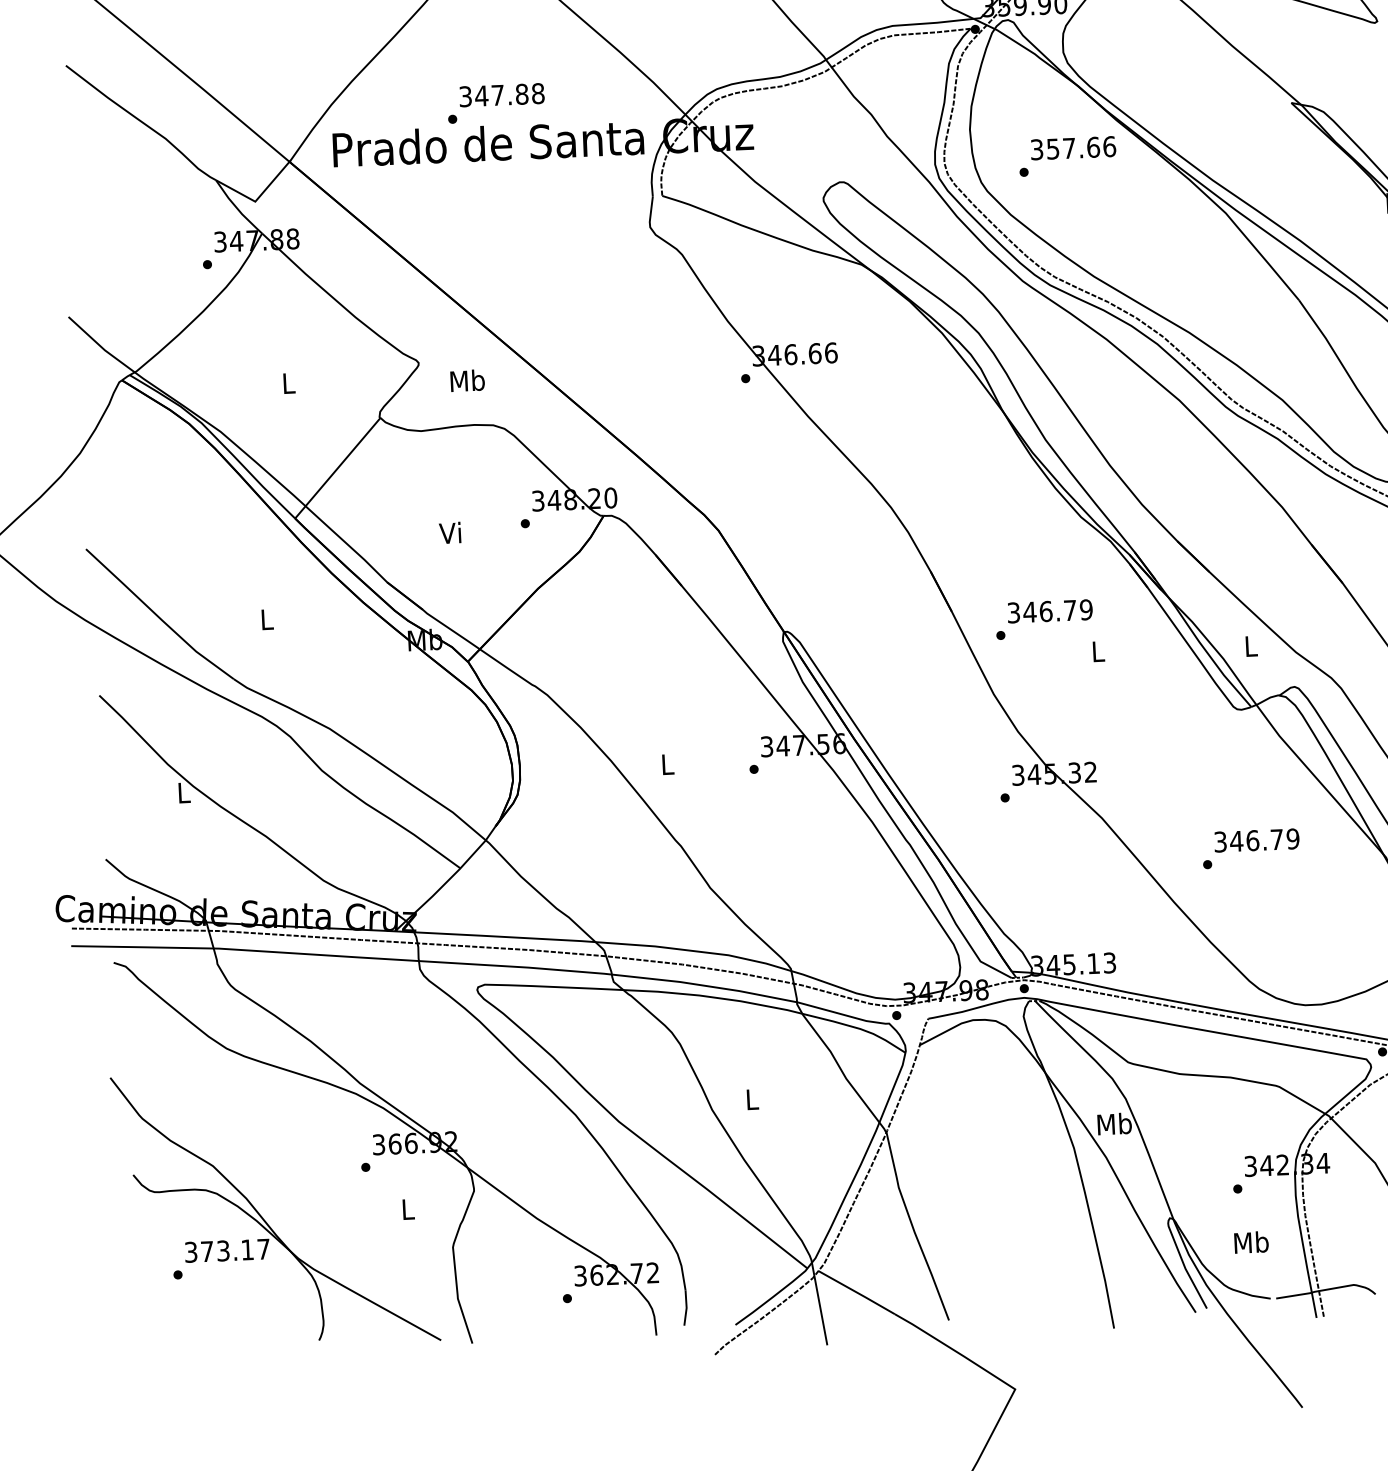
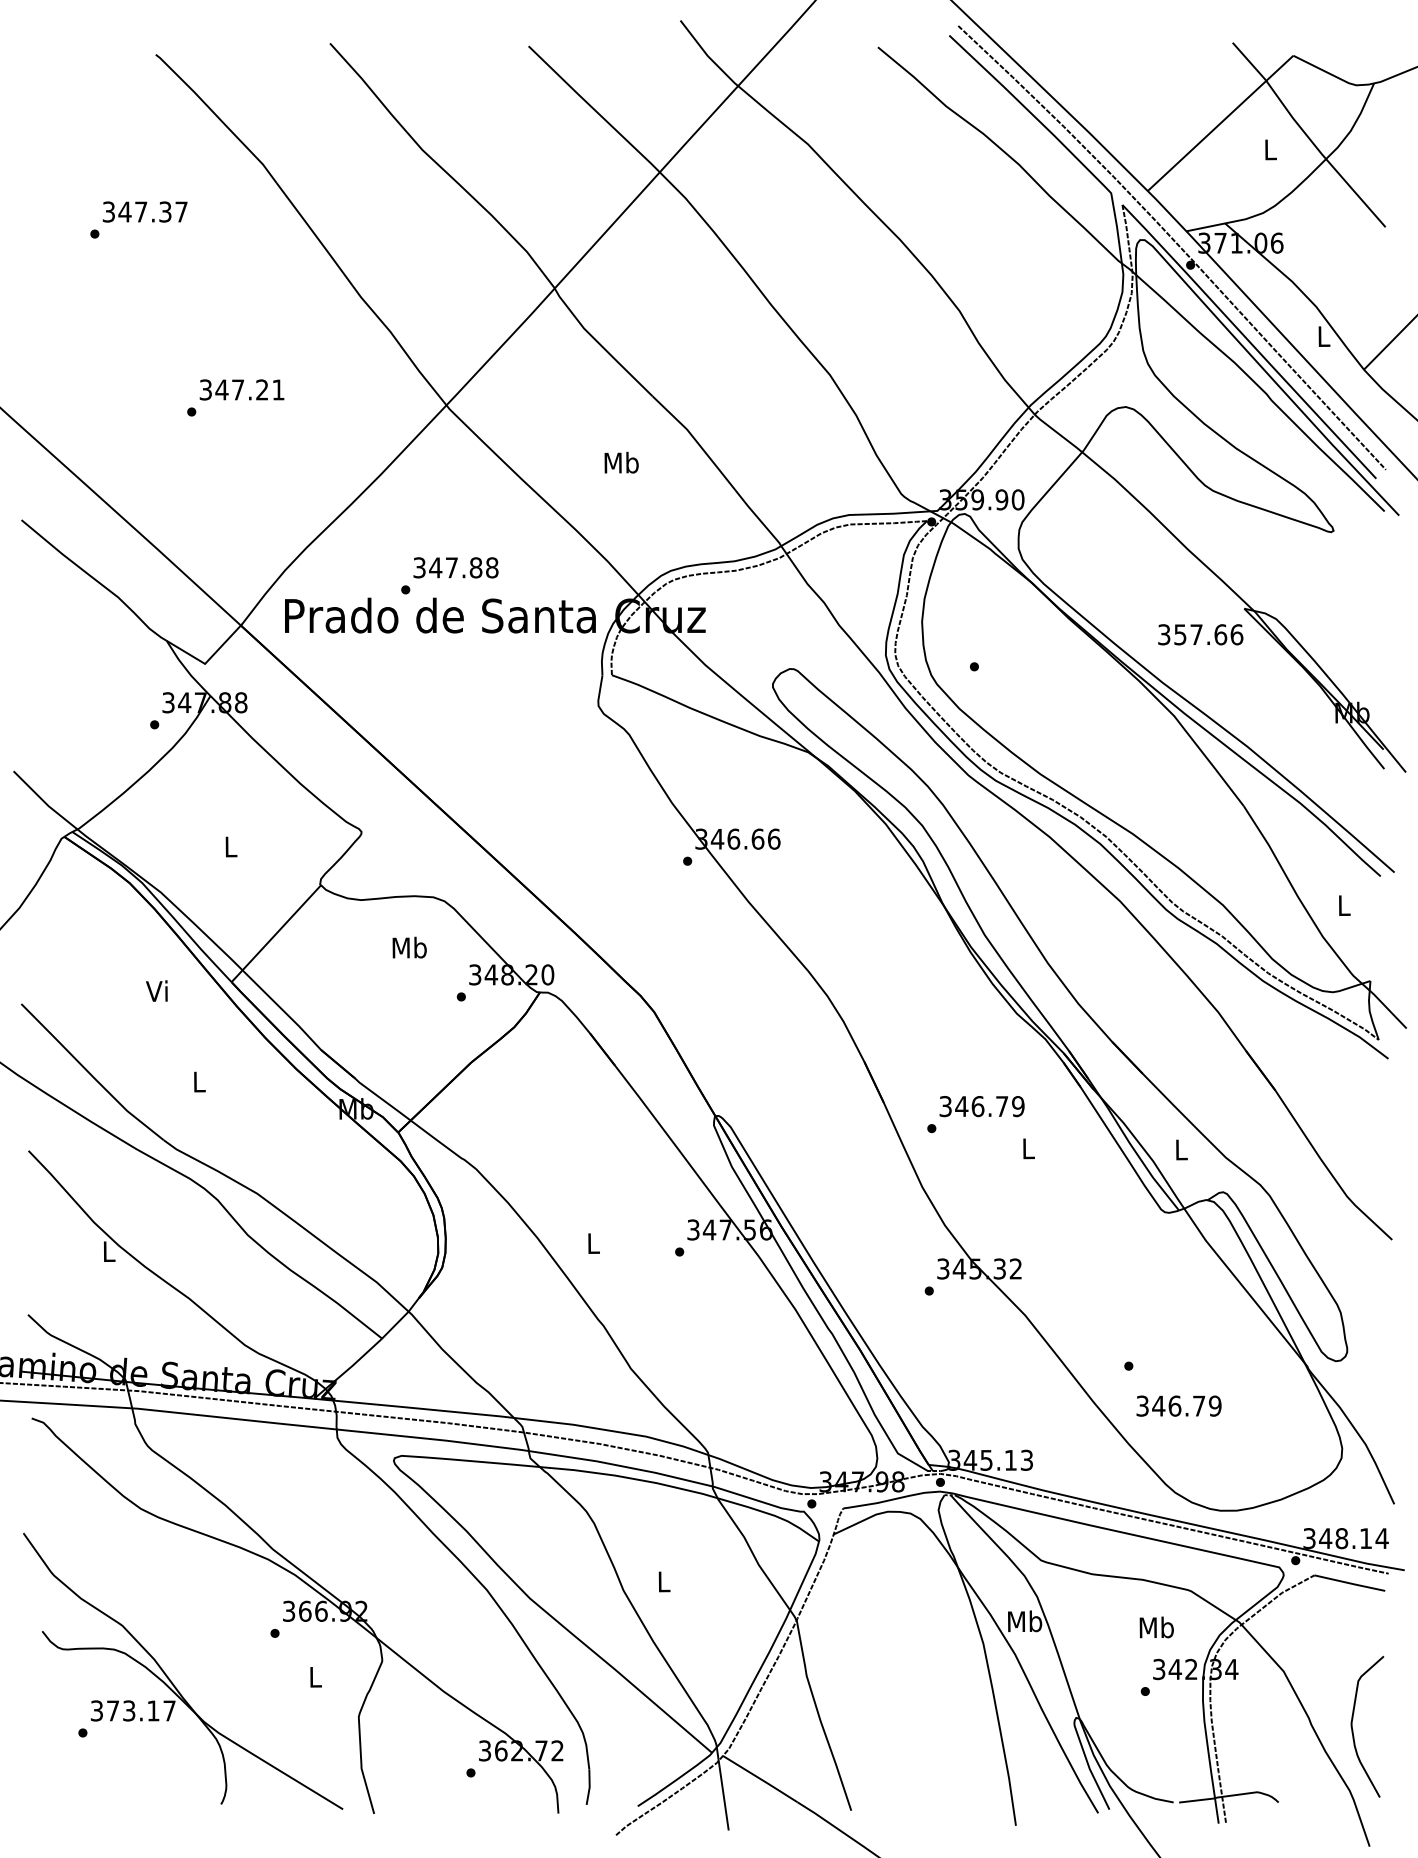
text: (1073, 147) -> (1200, 634), moved
text: (467, 380) -> (409, 947), moved
text: (449, 532) -> (156, 990), moved
text: (1256, 839) -> (1178, 1405), moved
text: (1251, 1242) -> (1156, 1627), moved

